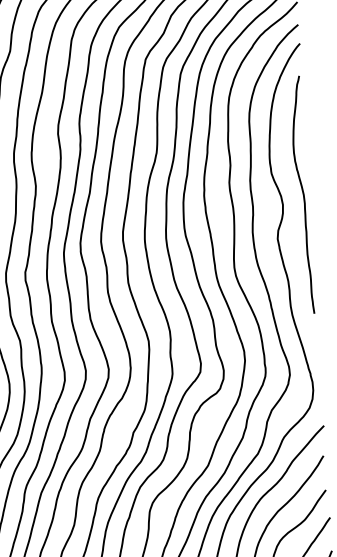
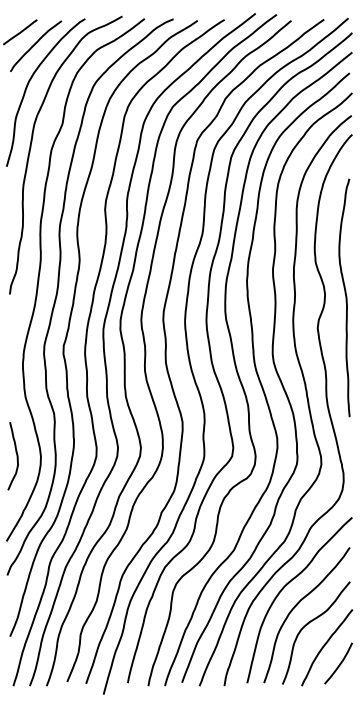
curve: (302, 194) -> (345, 297), moved

